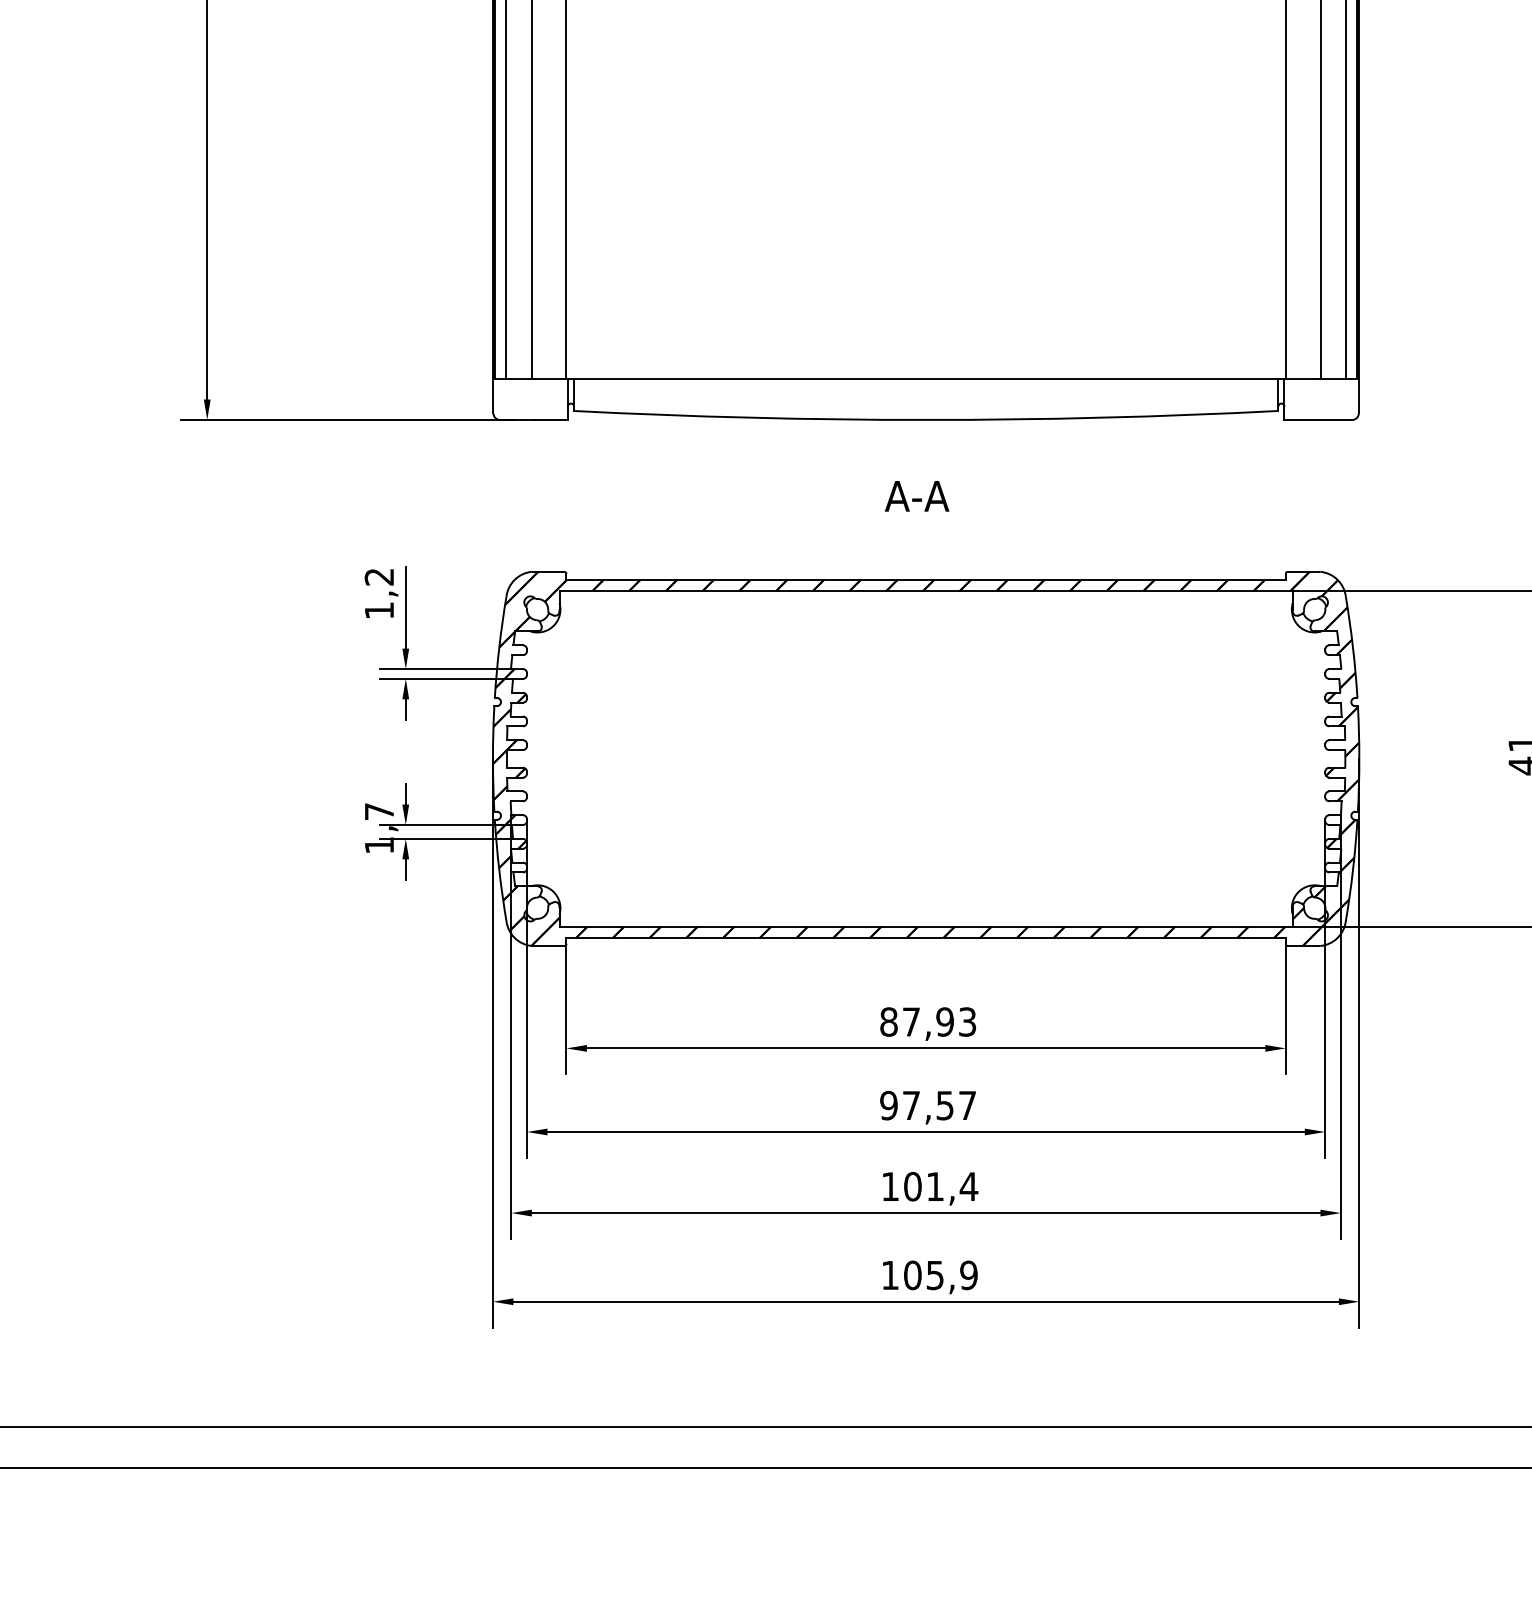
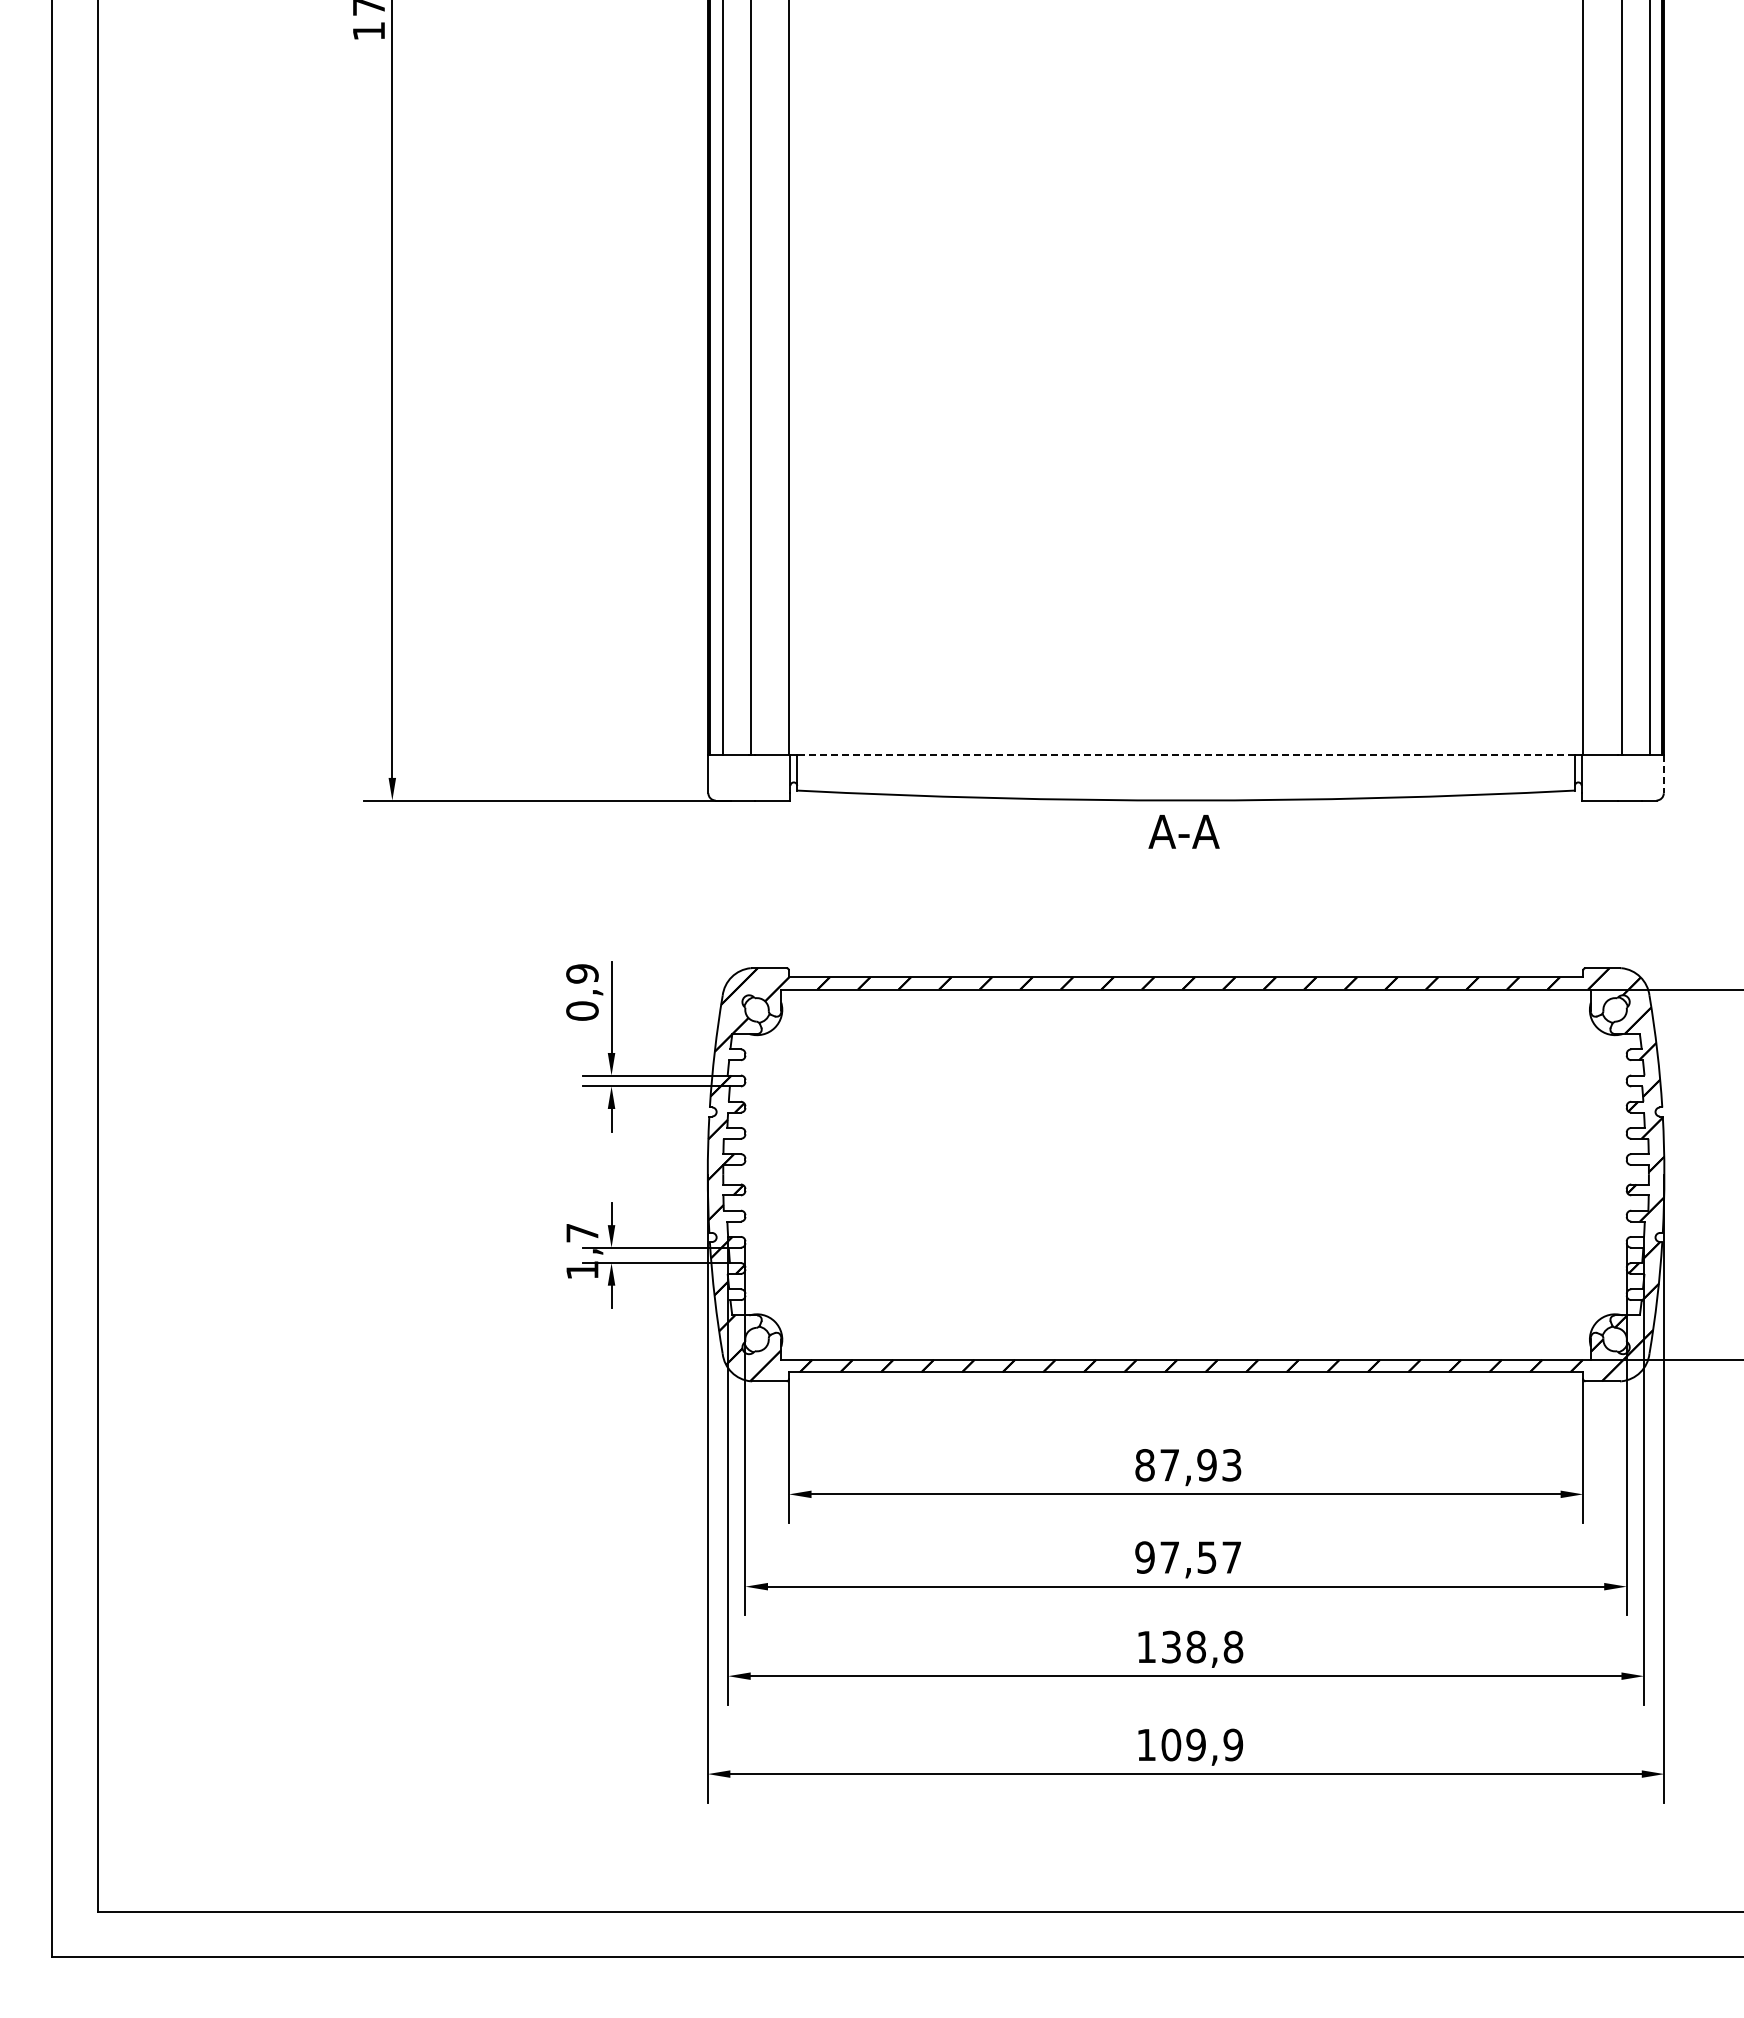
line: (926, 379) -> (1186, 755), solid -> dashed
line: (1358, 396) -> (1663, 774), solid -> dashed
text: (916, 496) -> (1183, 831), moved
text: (379, 593) -> (582, 992), 1,2 -> 0,9
text: (941, 1186) -> (1202, 1646), 101,4 -> 138,8
text: (934, 1274) -> (1195, 1744), 105,9 -> 109,9

